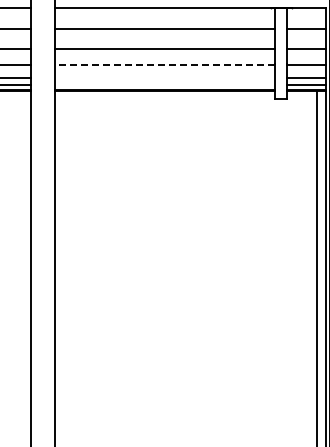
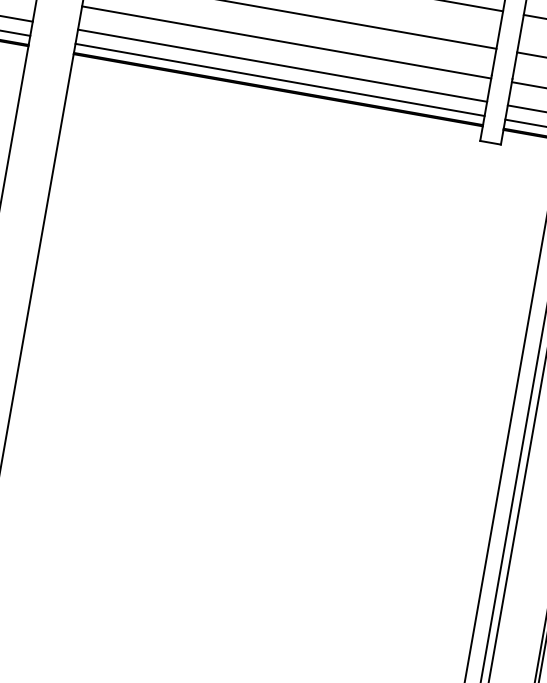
line: (164, 65) -> (285, 42), dashed -> solid
line: (164, 77) -> (281, 64), added
line: (164, 85) -> (278, 79), added

